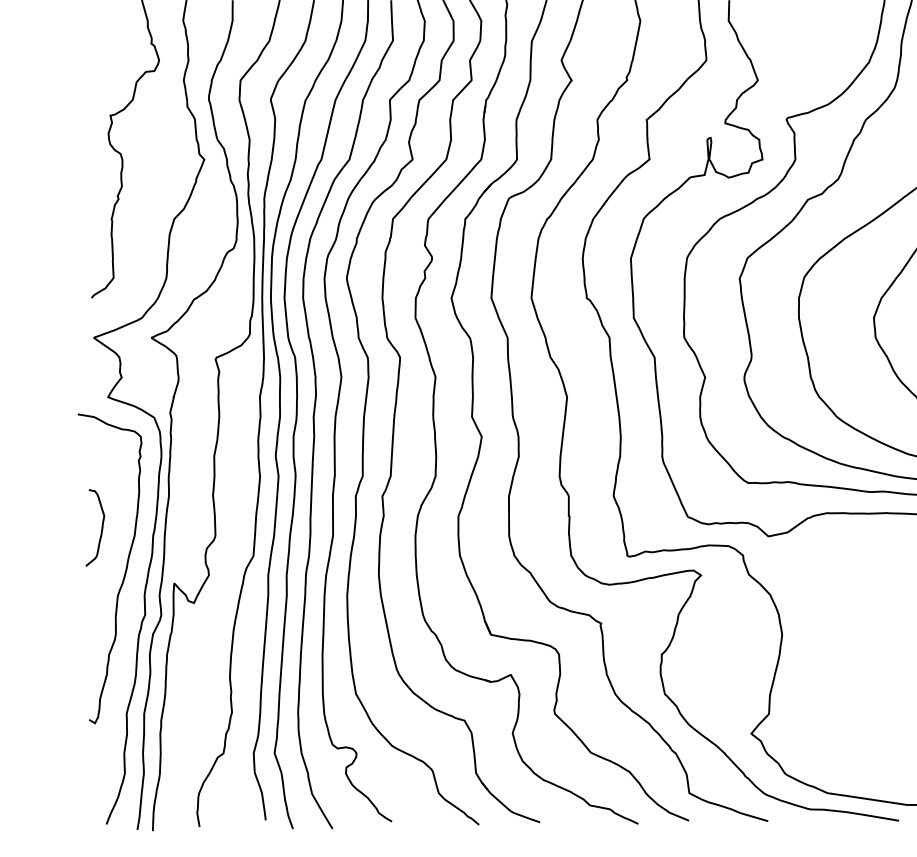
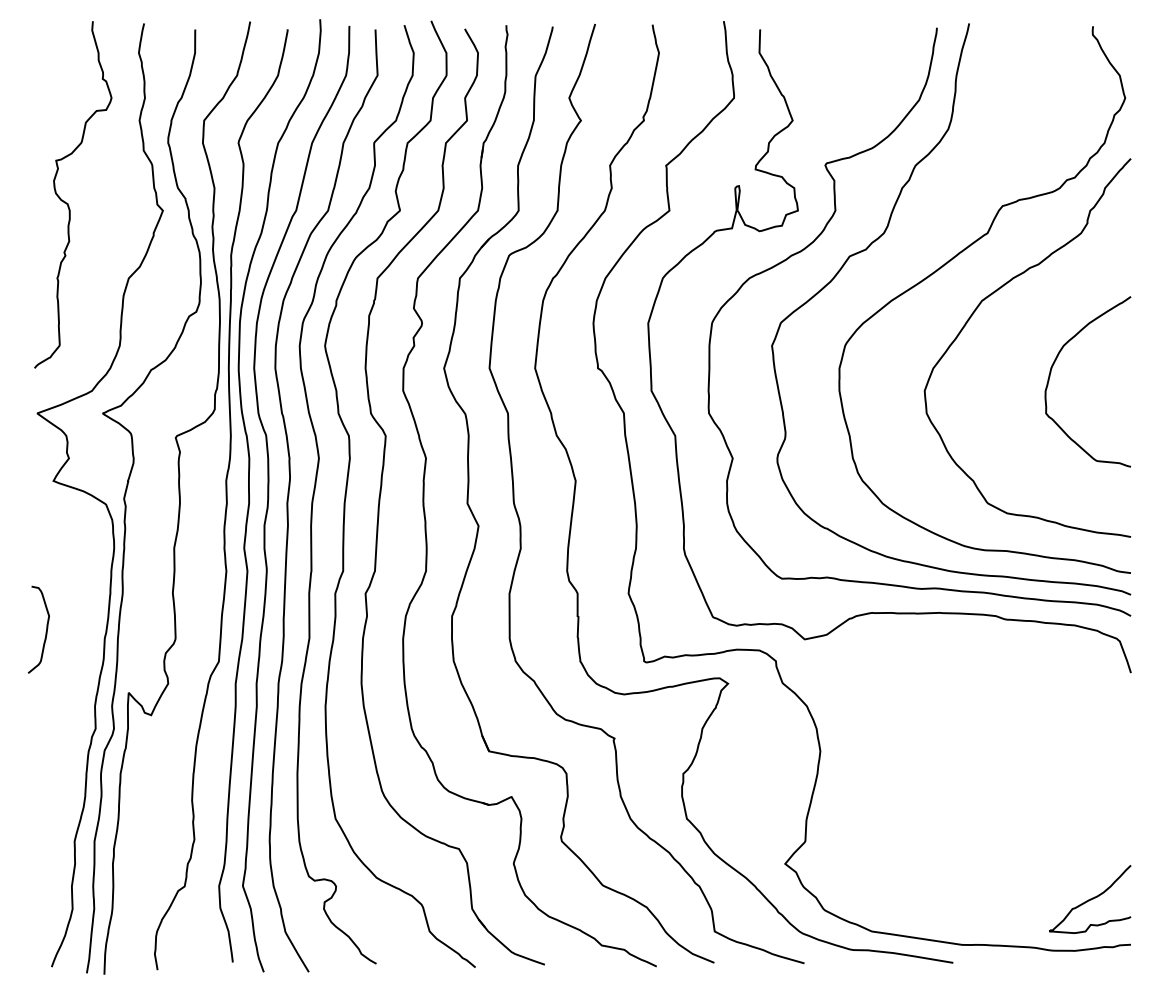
curve: (124, 571) -> (72, 679), removed

